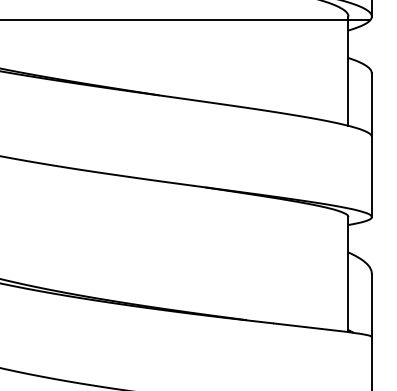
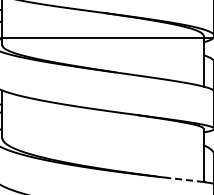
line: (311, 326) -> (186, 179), solid -> dashed

